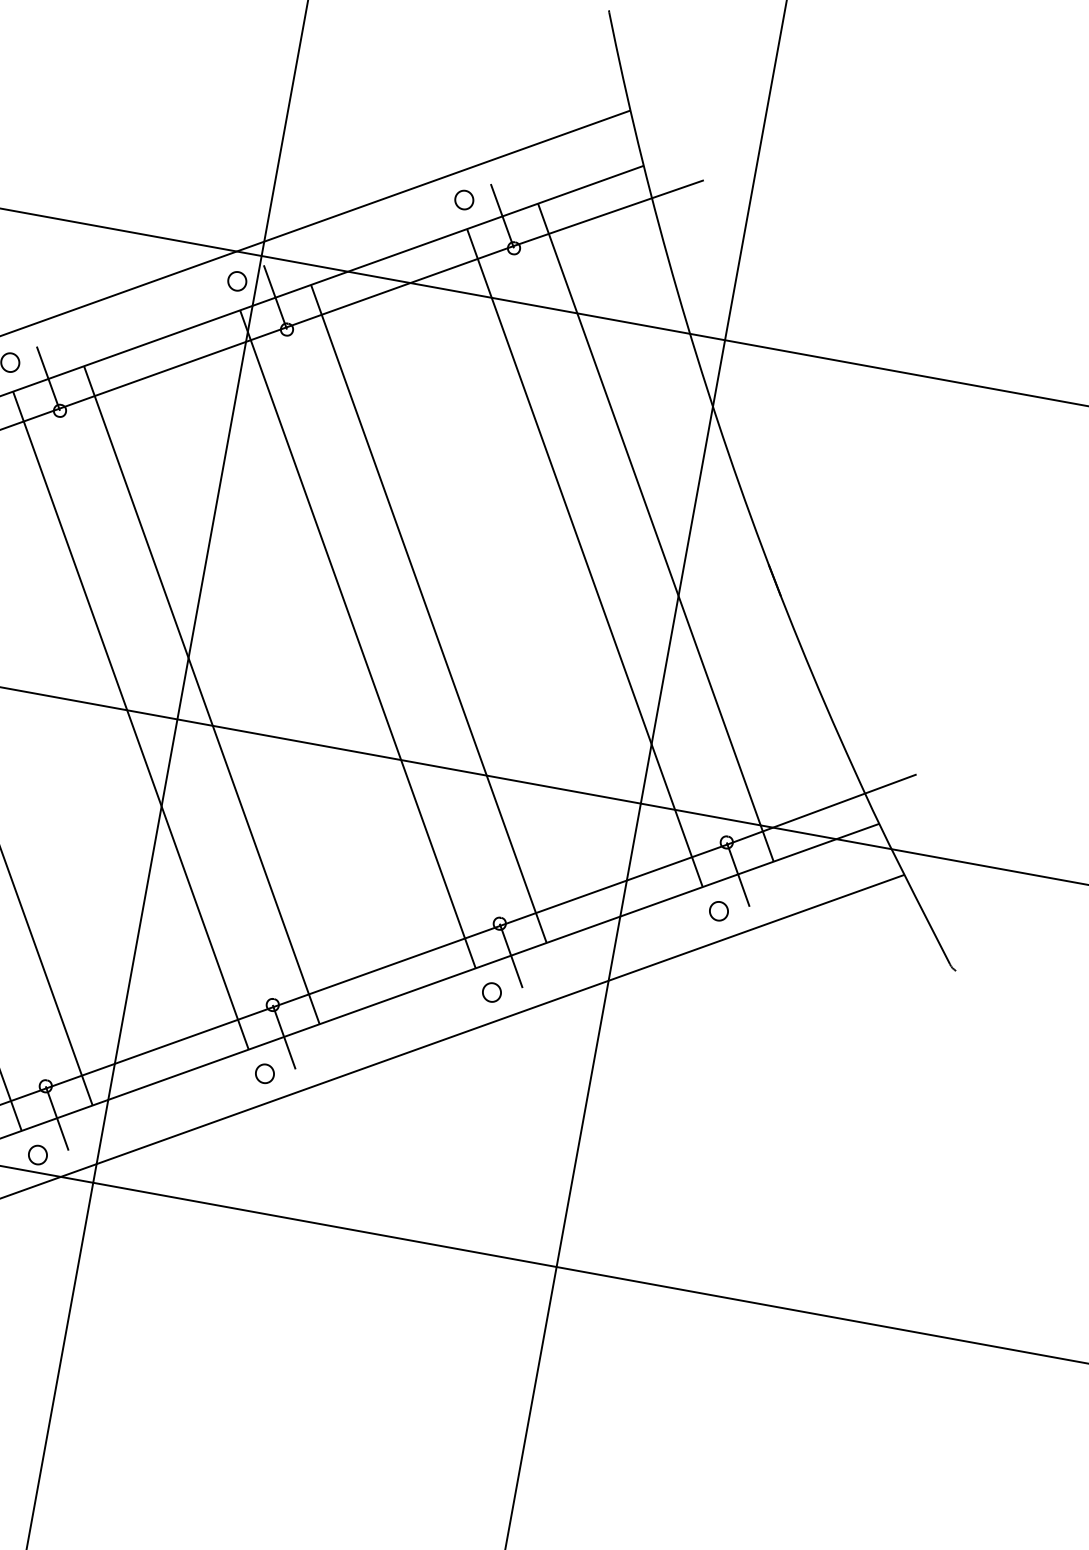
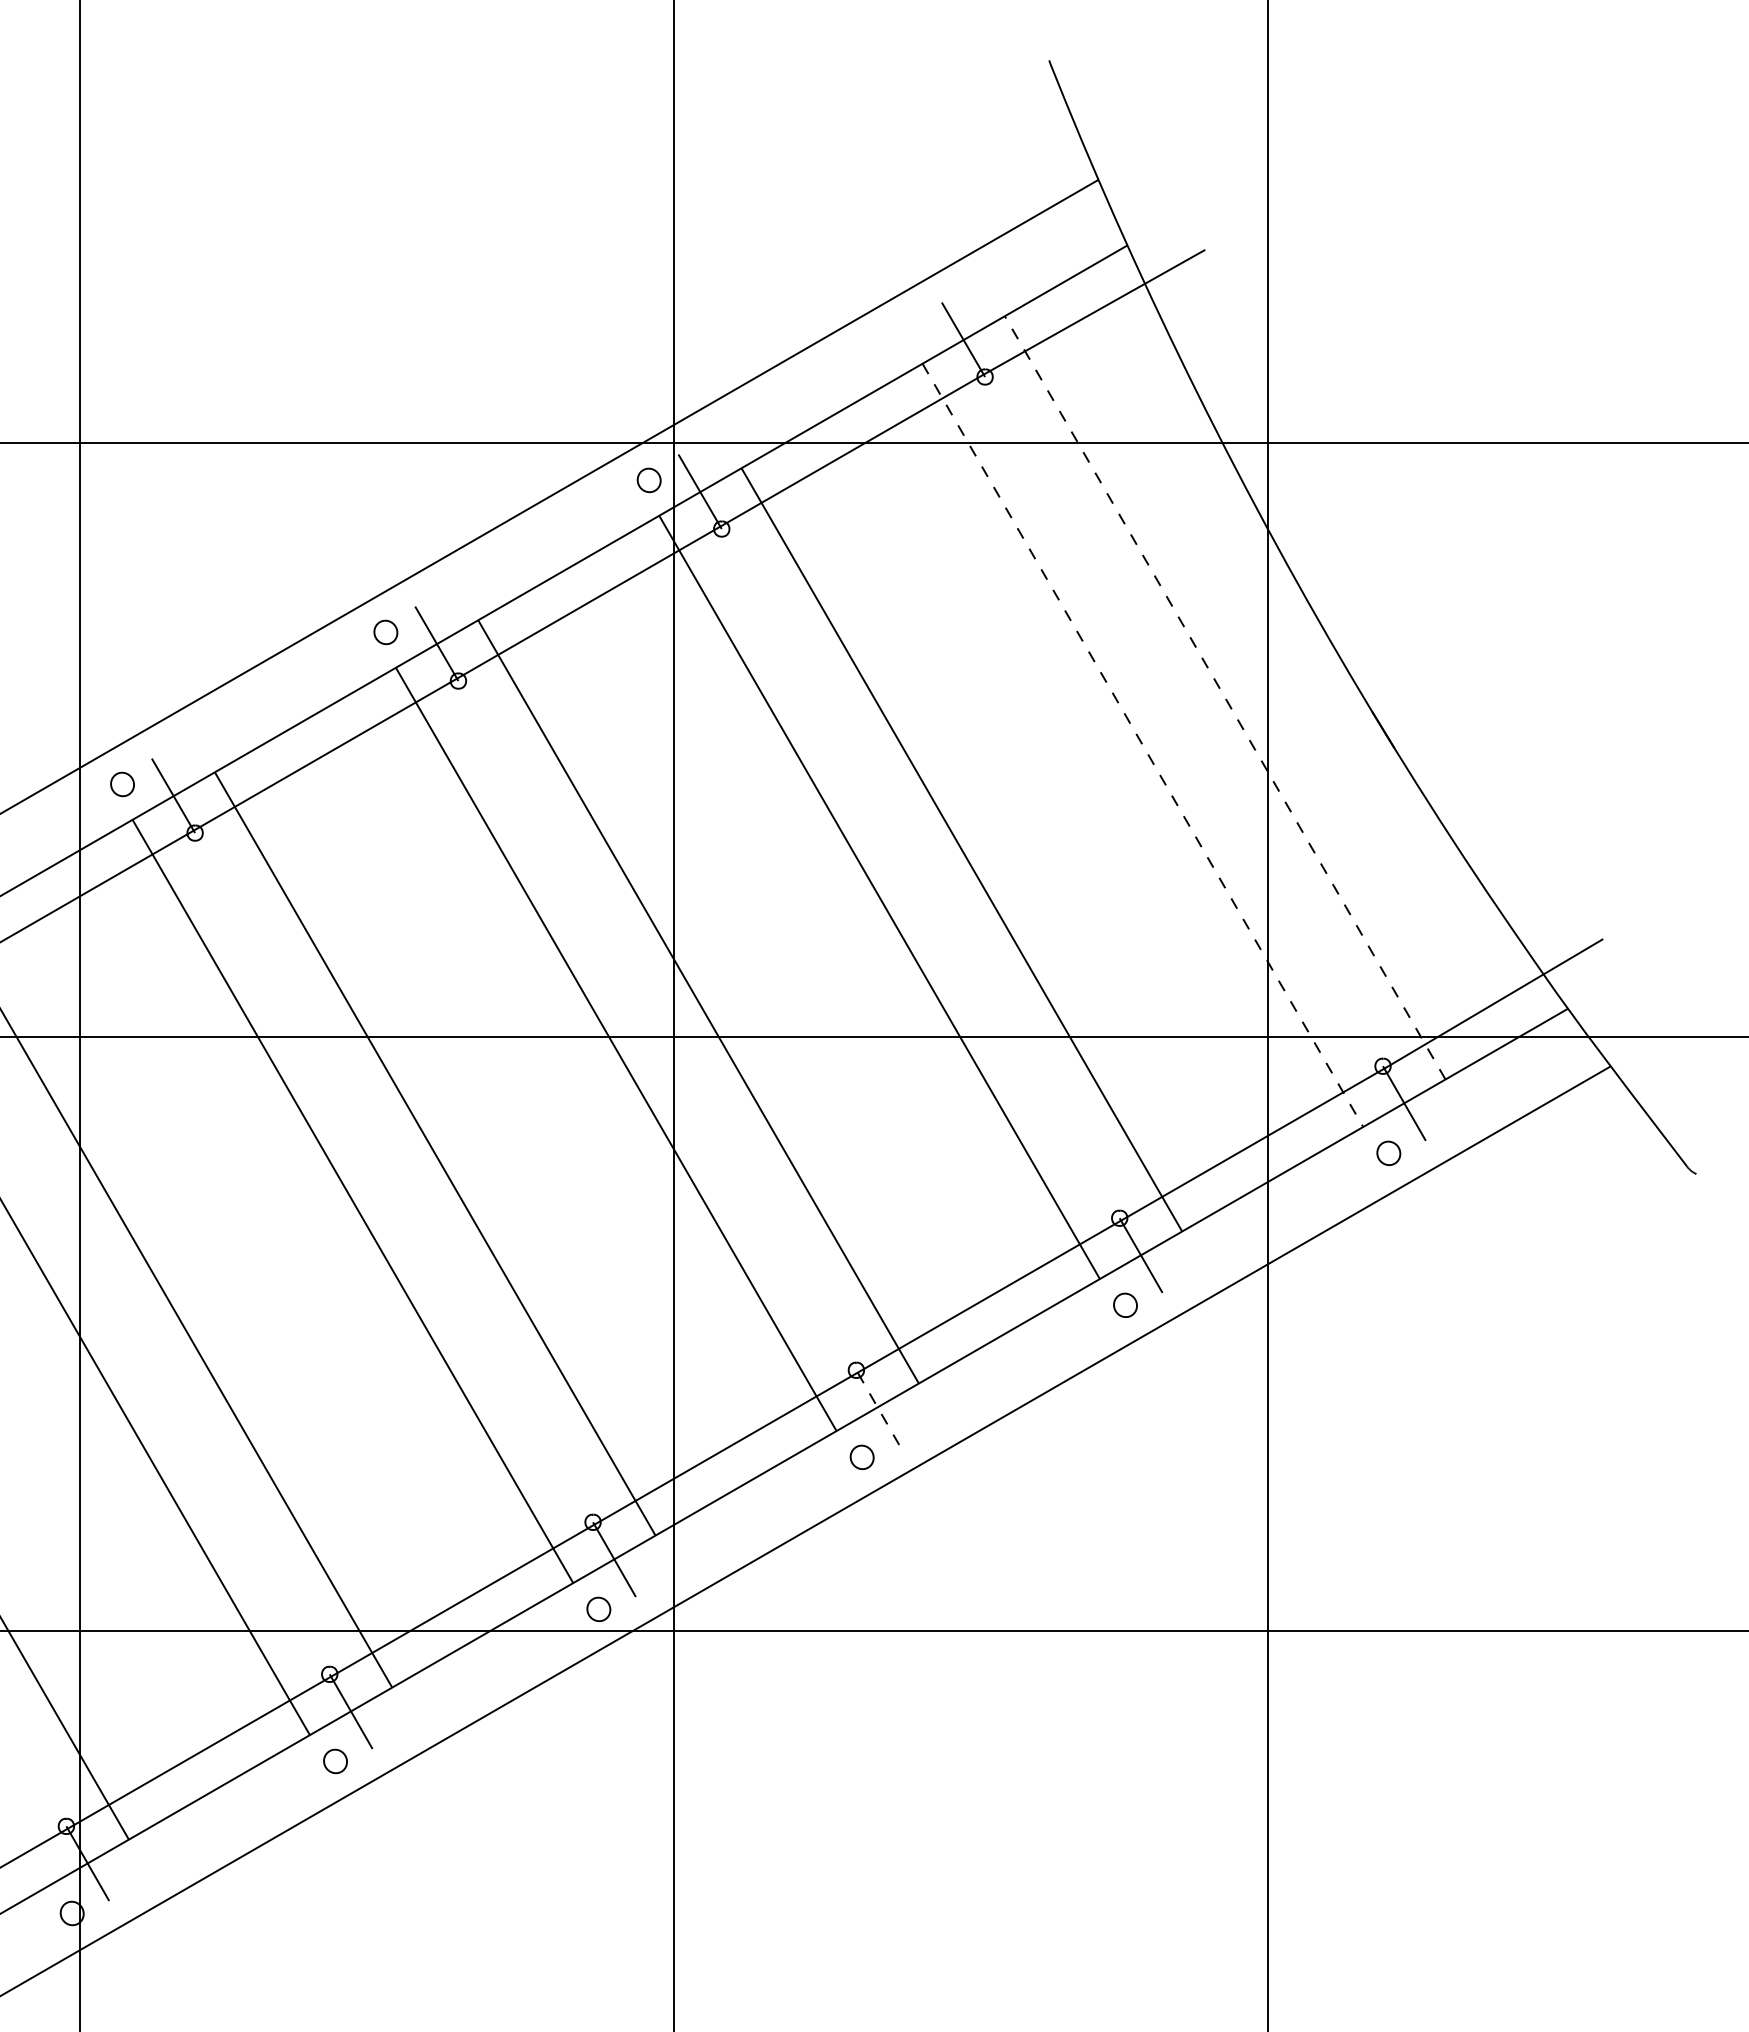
part: (464, 199) -> (912, 327), removed
line: (656, 532) -> (1225, 697), solid -> dashed
line: (584, 558) -> (1142, 745), solid -> dashed
line: (283, 1037) -> (877, 1407), solid -> dashed

